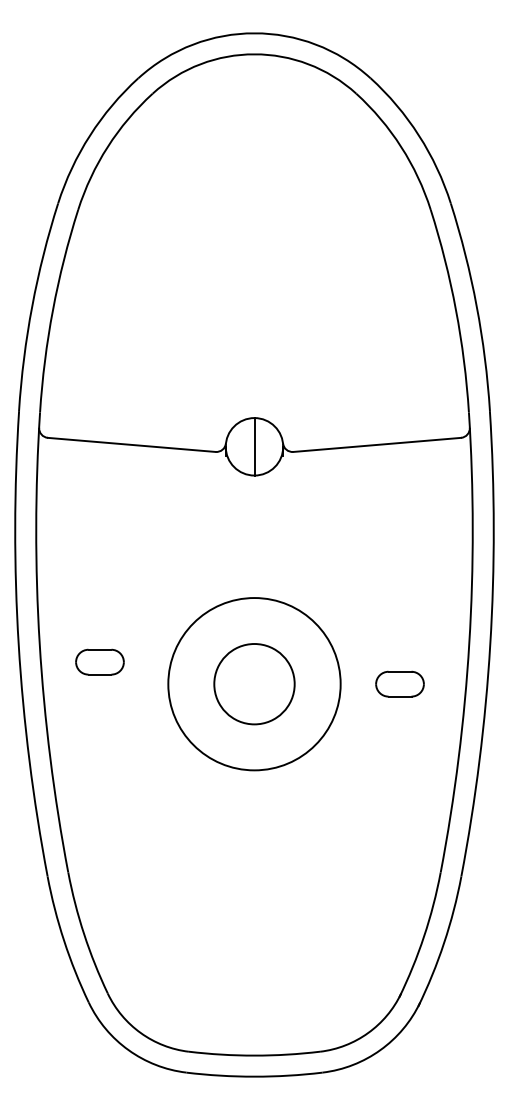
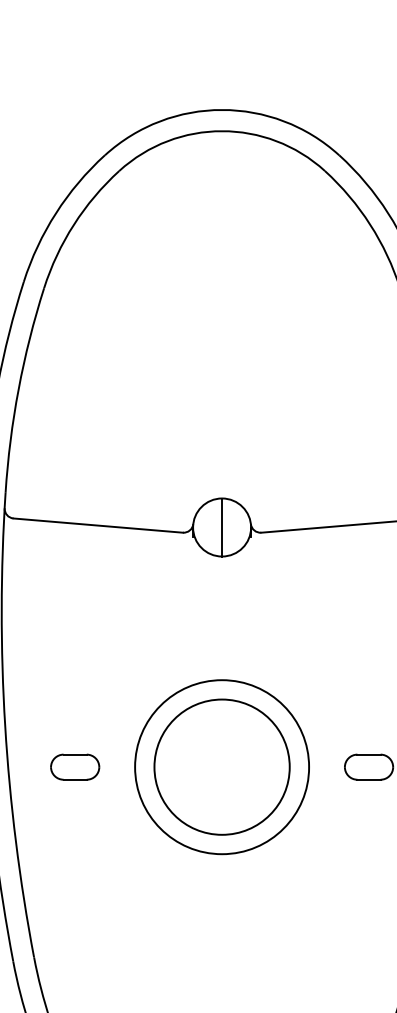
part: (99, 661) -> (74, 766), moved
circle: (254, 684) -> (222, 767), size x1.67

